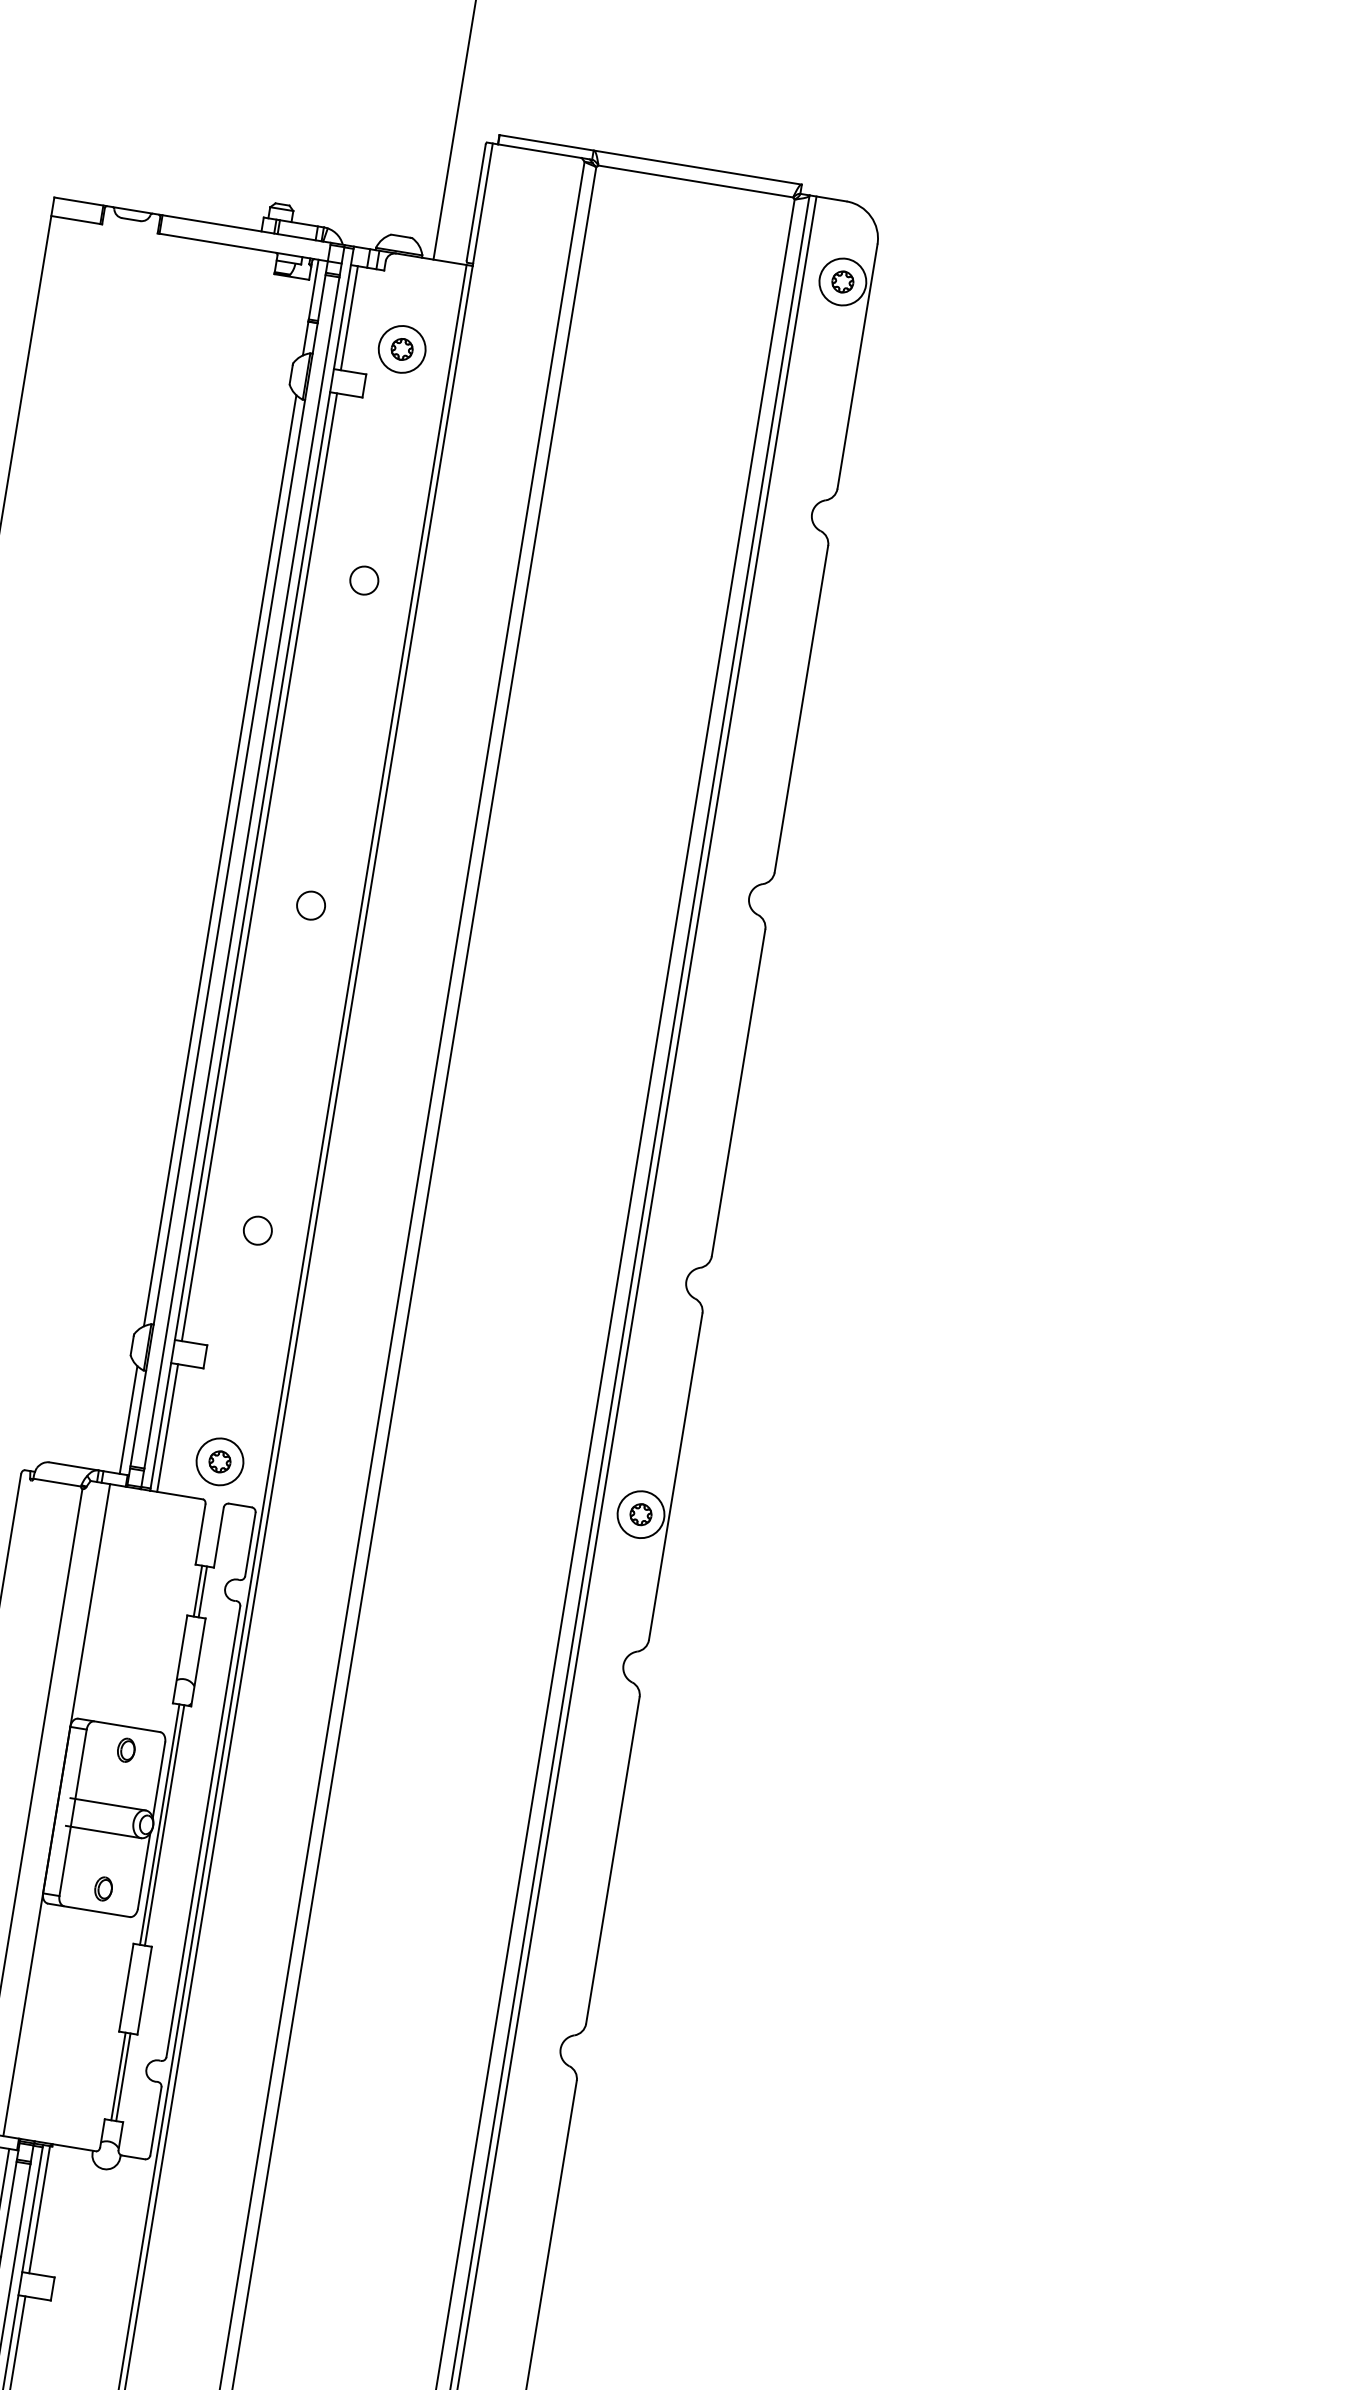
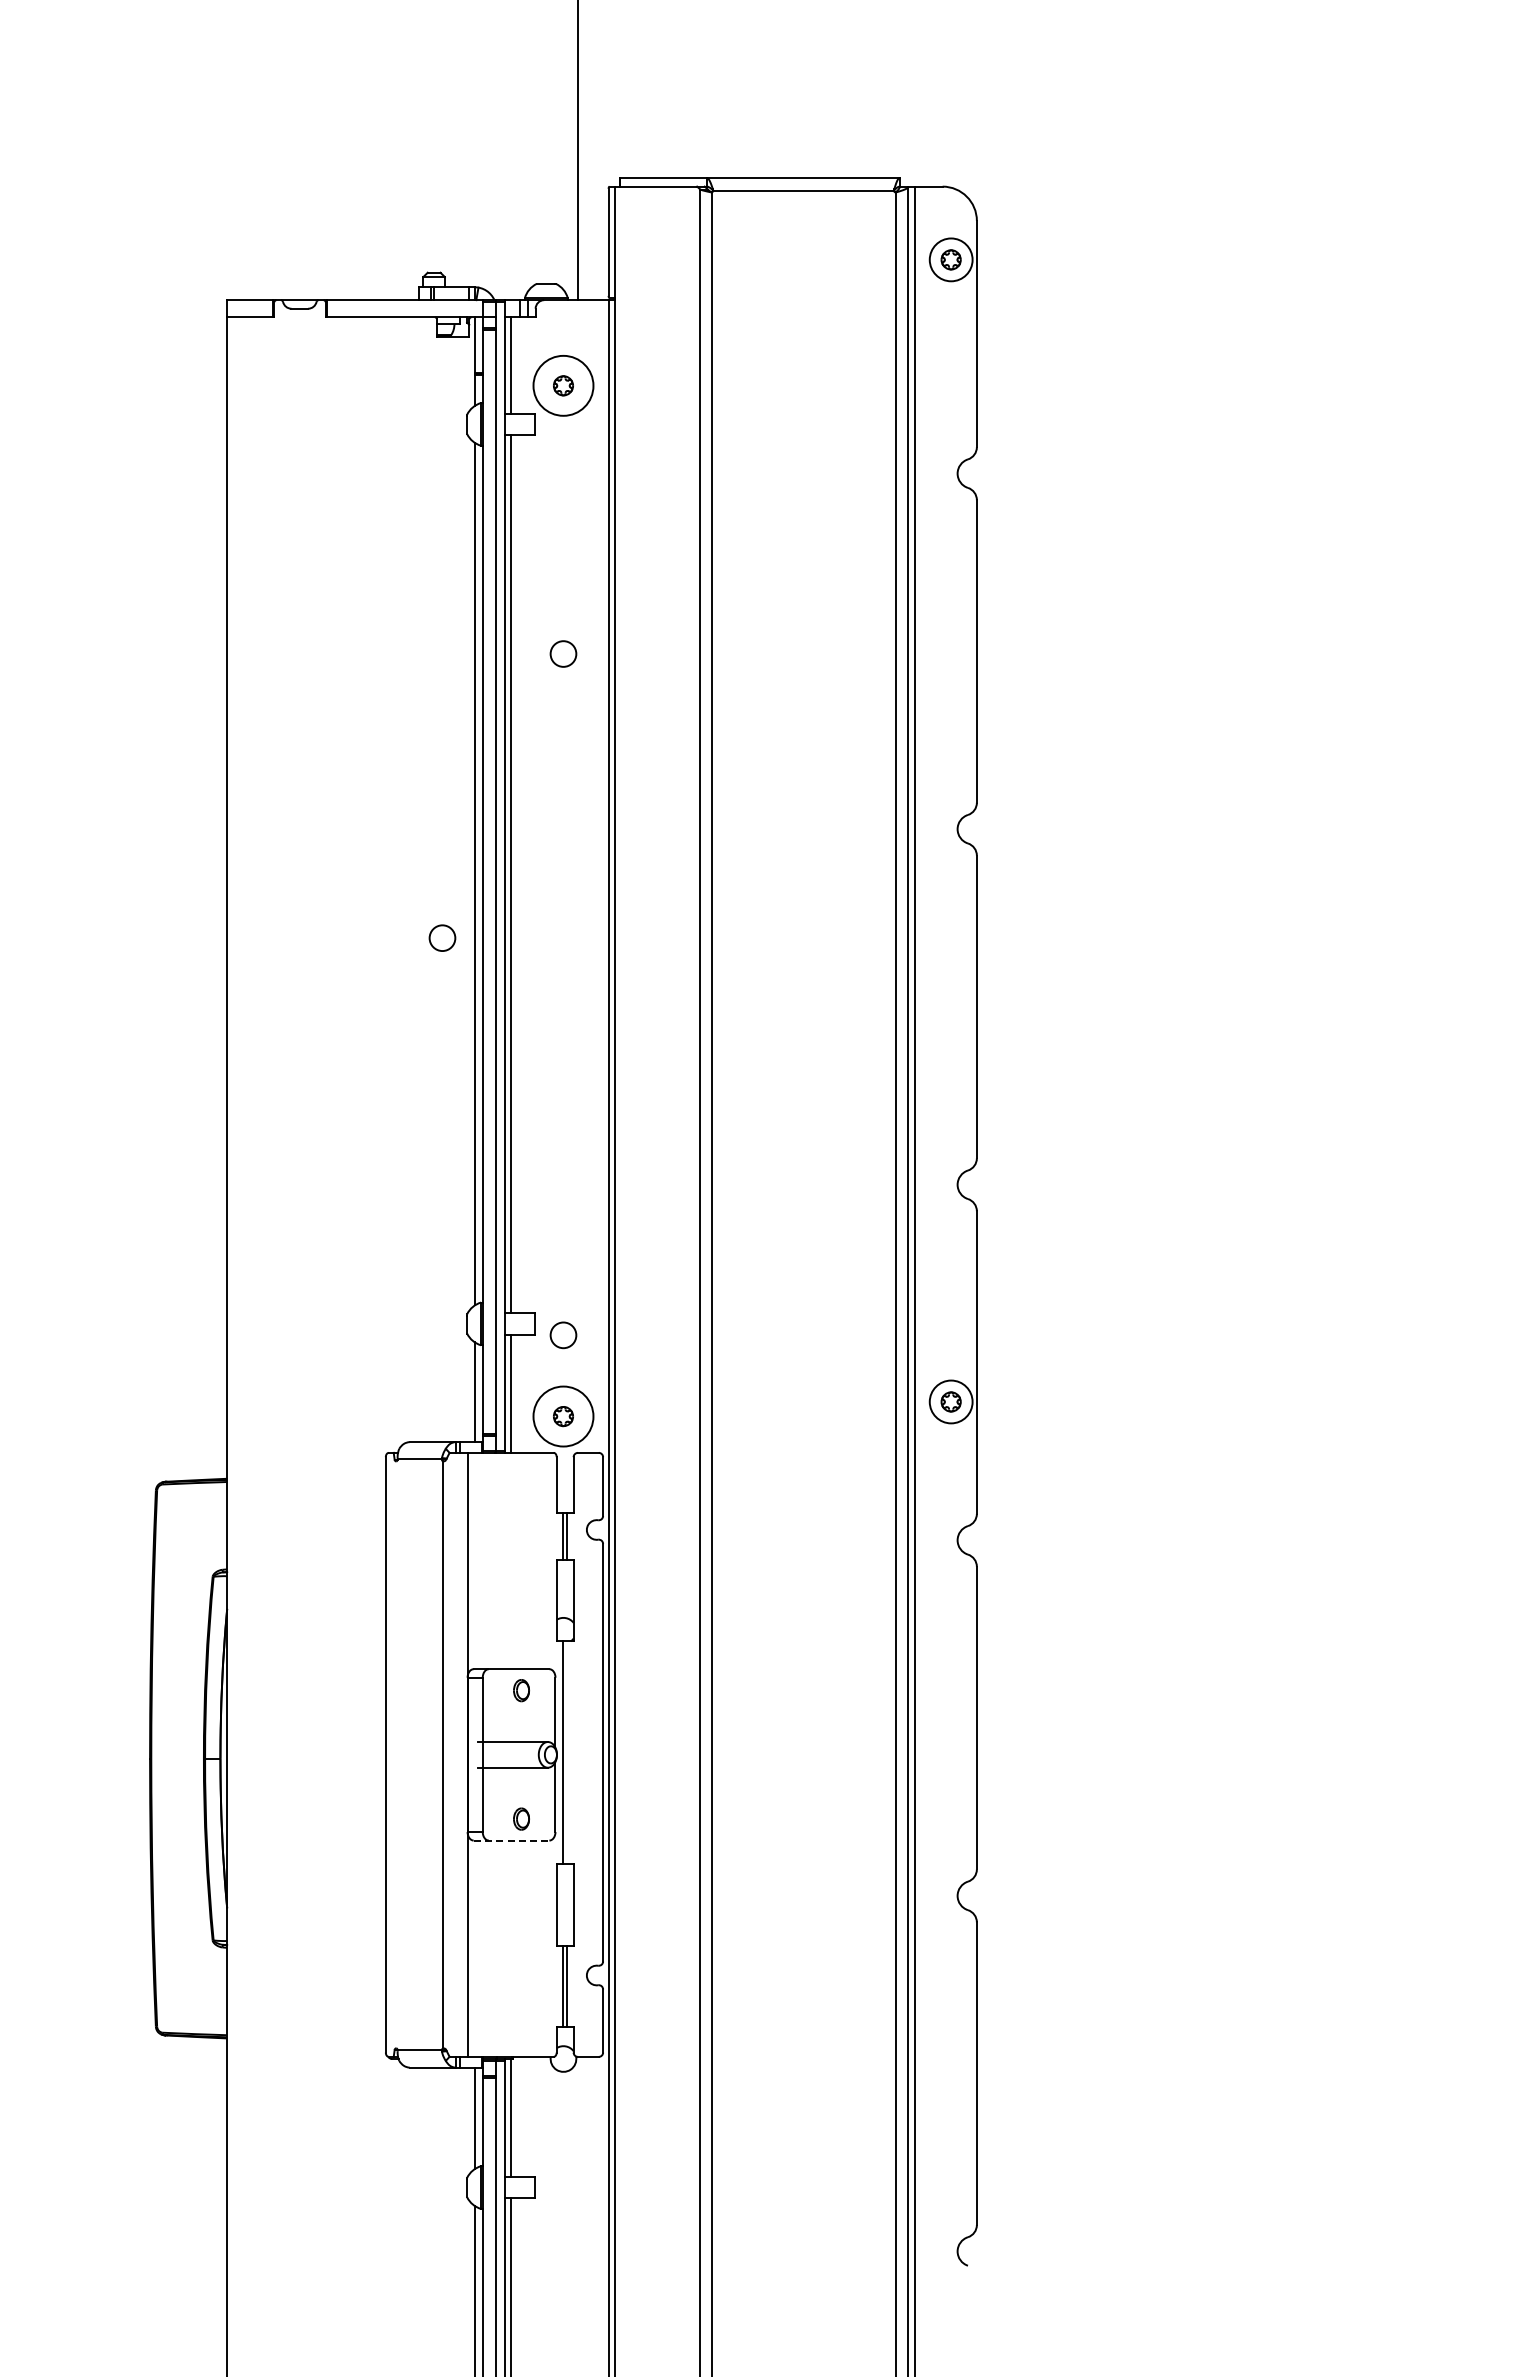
circle: (402, 349) -> (563, 385), size x1.4
circle: (364, 580) -> (563, 653), moved
circle: (311, 904) -> (442, 937), moved
circle: (257, 1230) -> (563, 1335), moved
circle: (220, 1461) -> (563, 1416), size x1.4
line: (164, 1825) -> (567, 1752), removed
line: (88, 1910) -> (511, 1840), solid -> dashed

